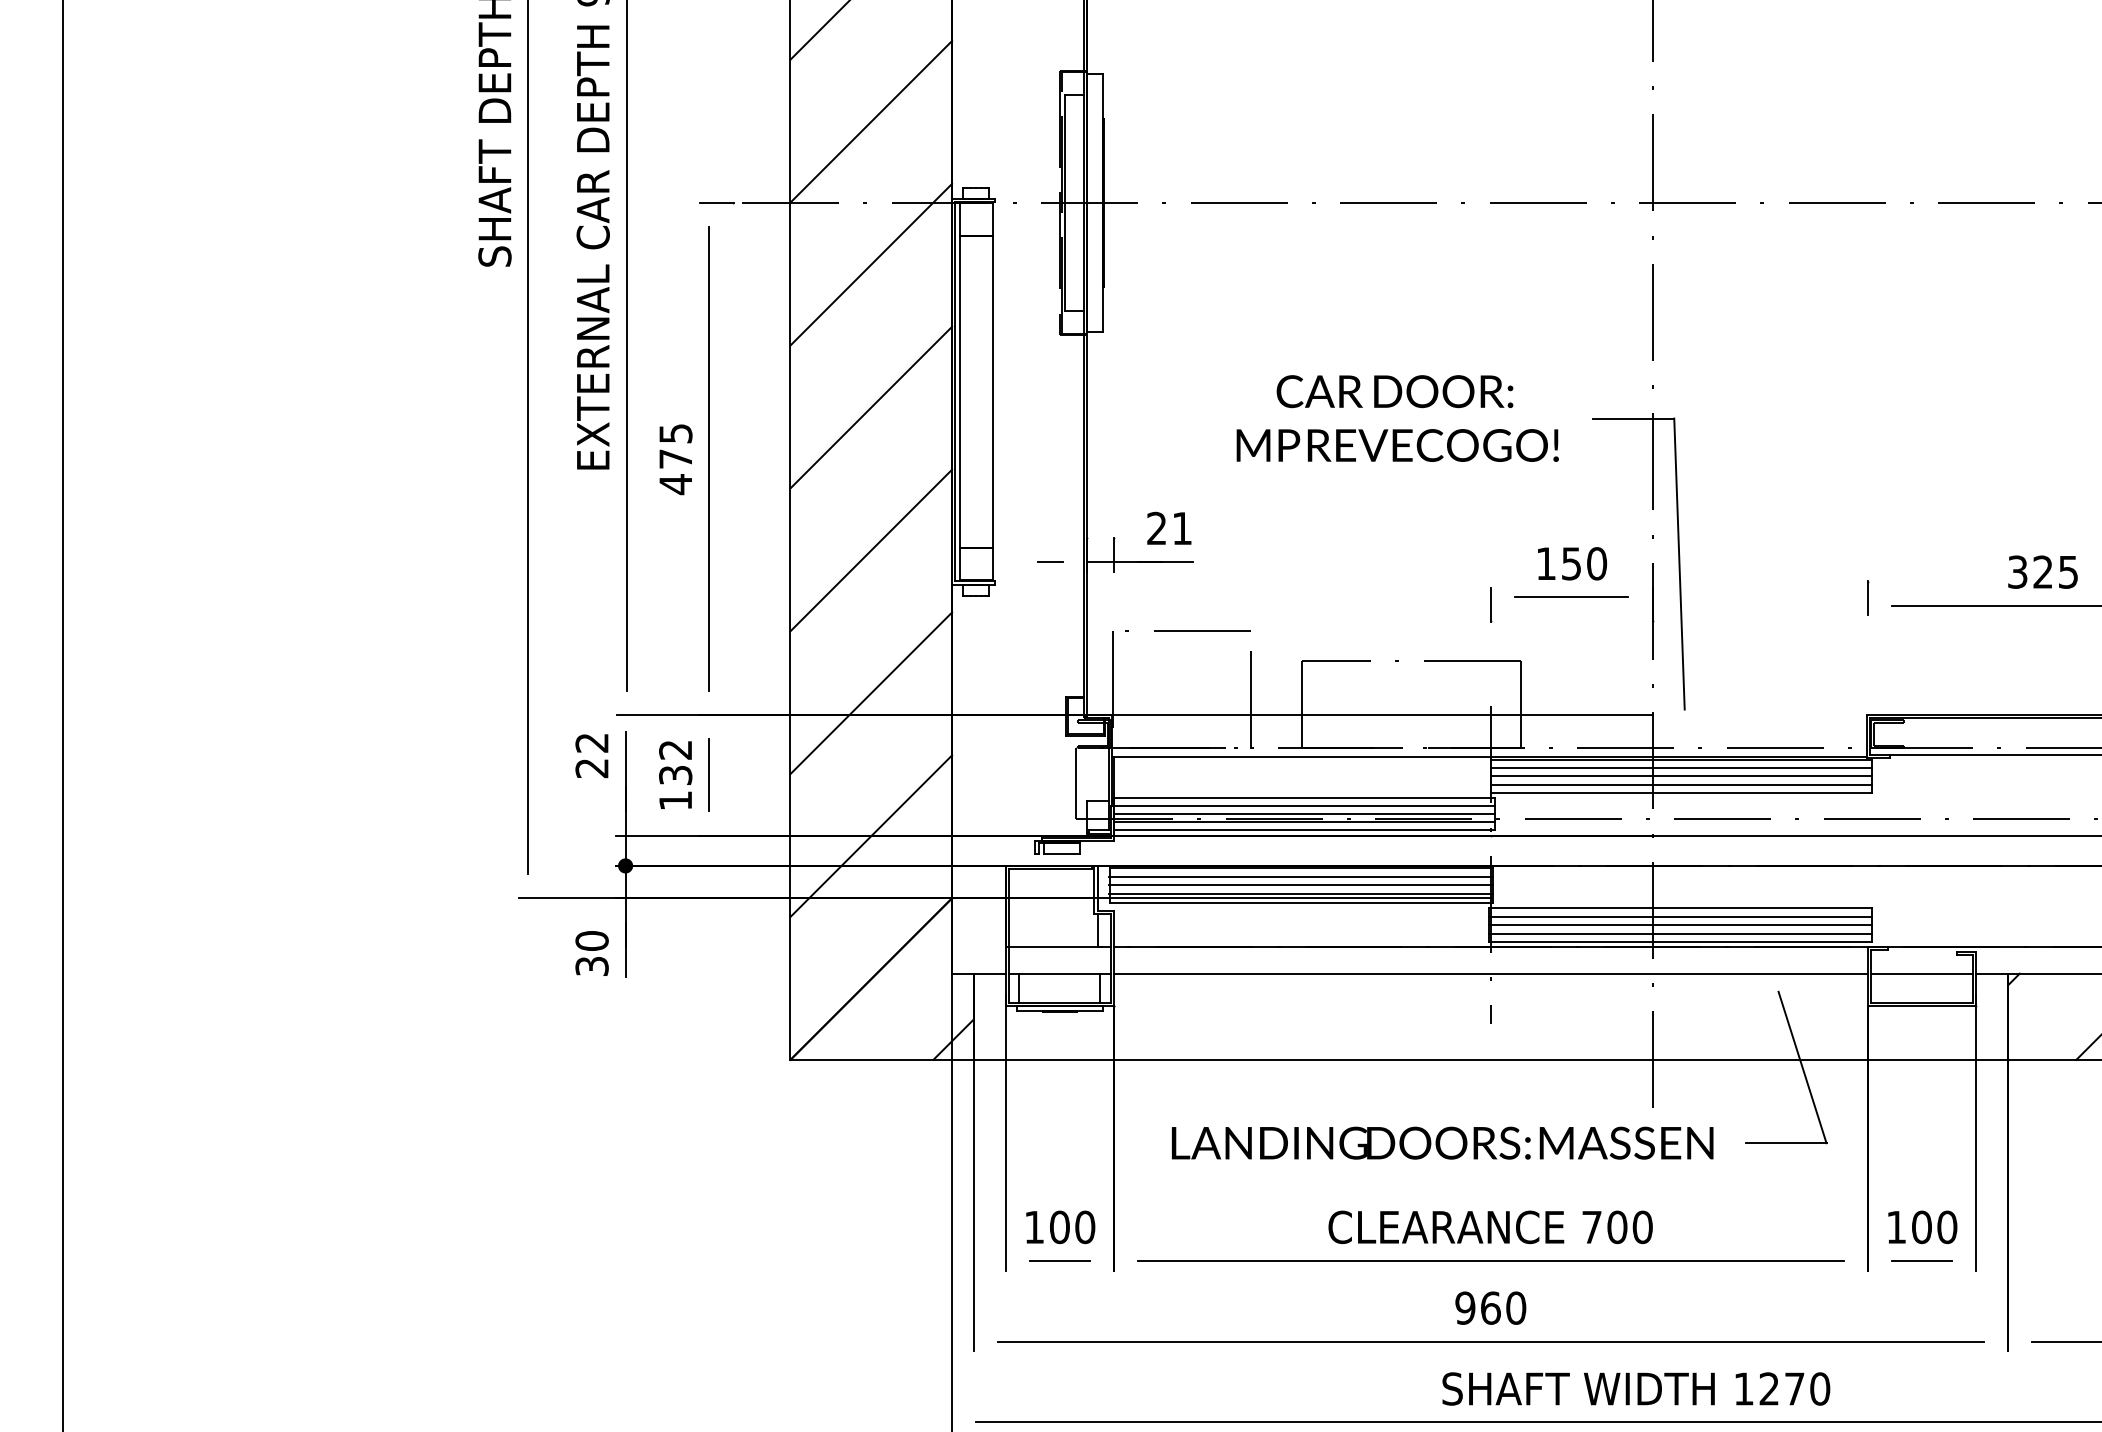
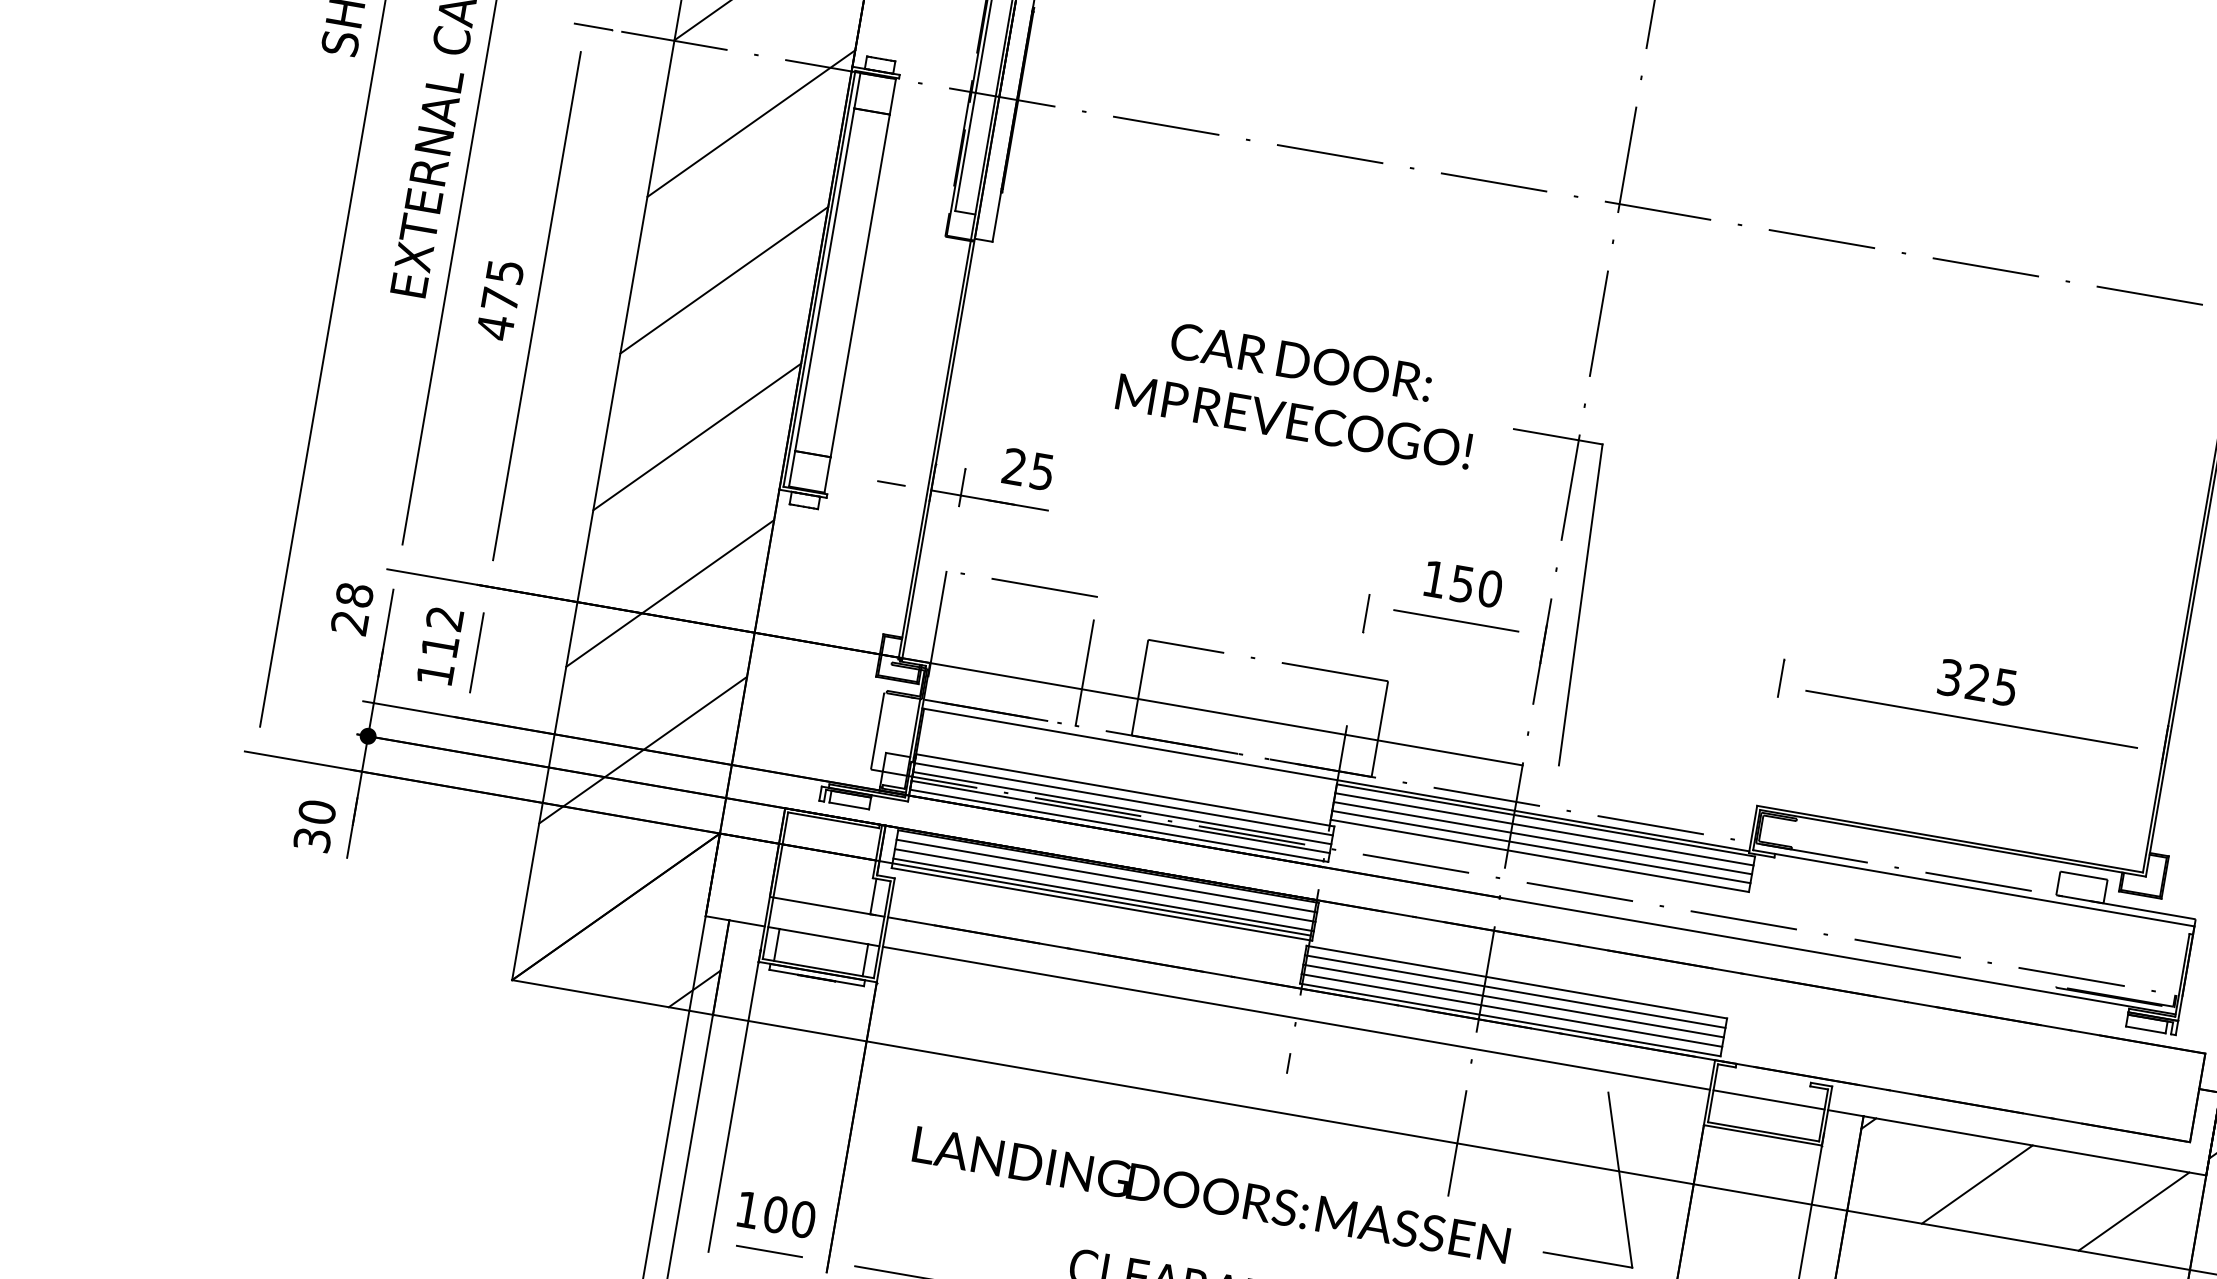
text: (1181, 528) -> (1041, 471), 21 -> 25
text: (591, 742) -> (354, 594), 22 -> 28
text: (675, 775) -> (439, 646), 132 -> 112

